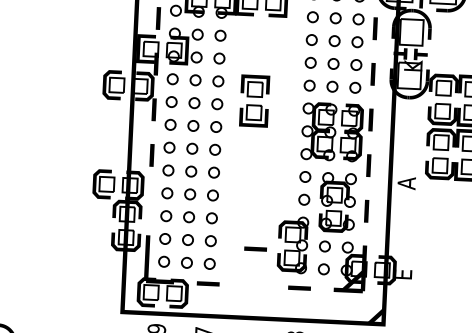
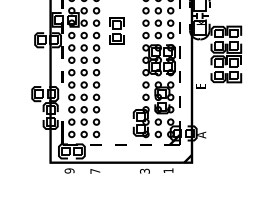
part: (254, 99) -> (116, 30), moved
text: (405, 182) -> (200, 85), A -> E
line: (254, 247) -> (120, 144), moved
text: (403, 273) -> (201, 134), E -> A

